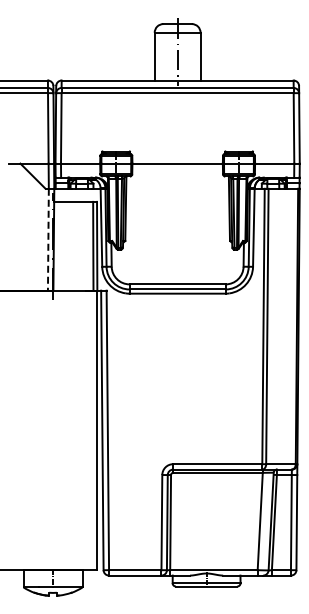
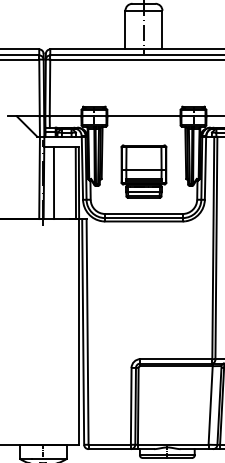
part: (177, 231) -> (143, 171), added
line: (48, 239) -> (39, 177), dashed -> solid
line: (66, 245) -> (54, 182), added

